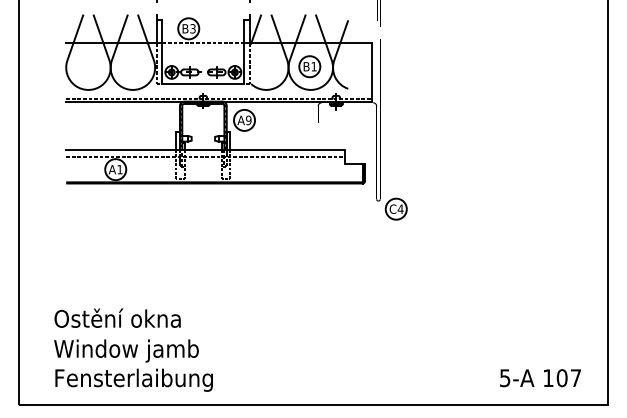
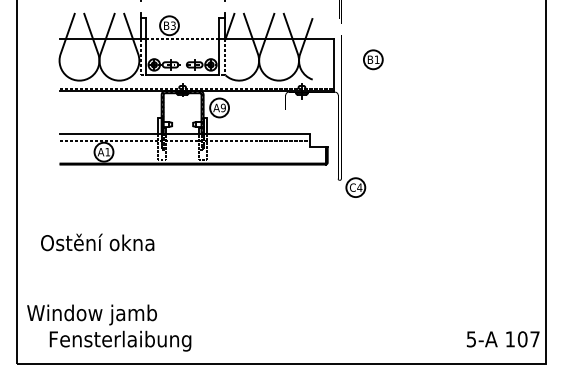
part: (309, 66) -> (373, 59), moved
text: (117, 317) -> (97, 241), moved
text: (126, 350) -> (92, 314), moved
text: (540, 378) -> (503, 339), moved

